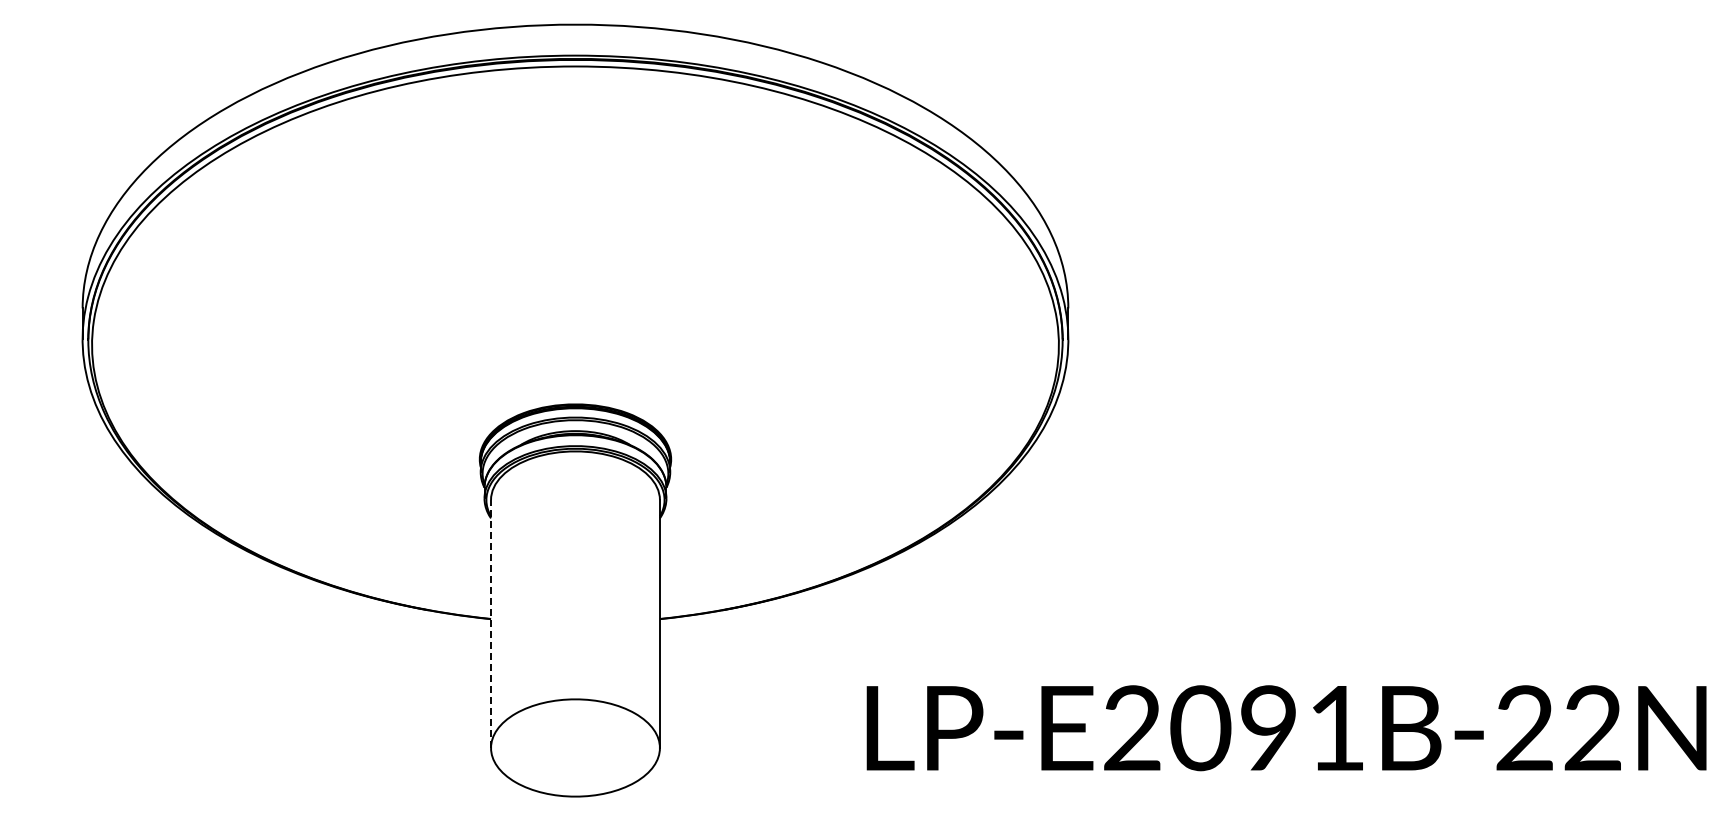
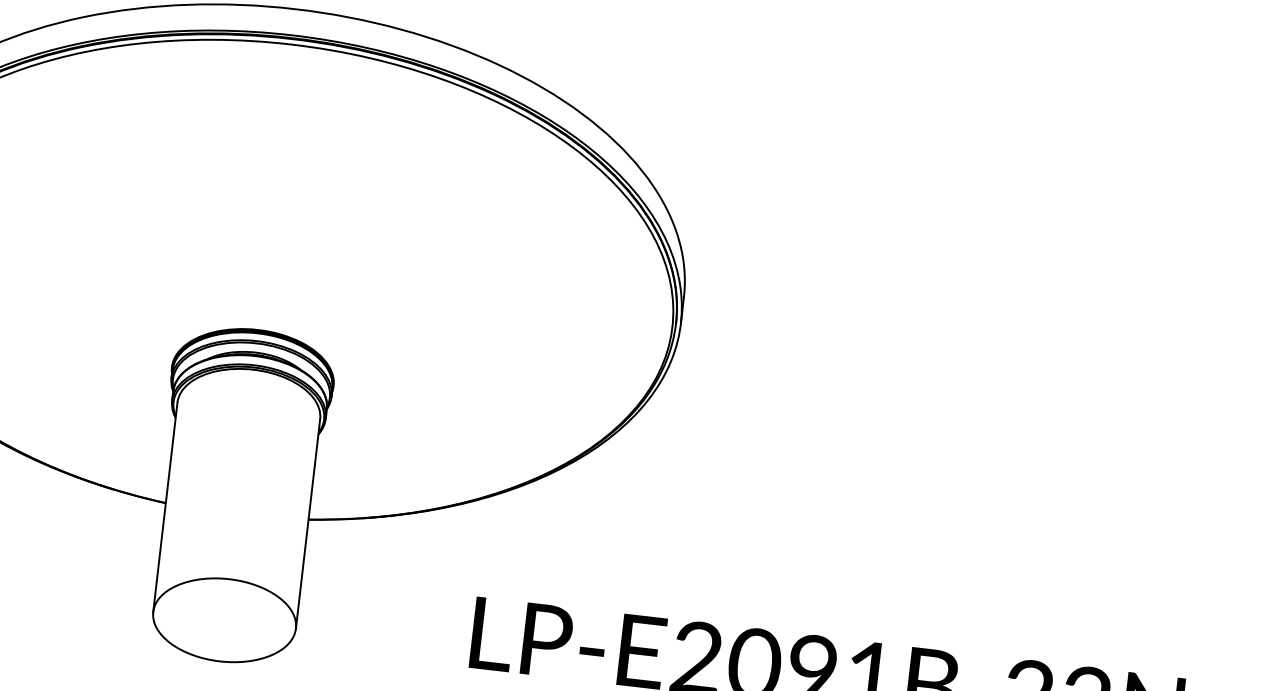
line: (491, 624) -> (165, 507), dashed -> solid

